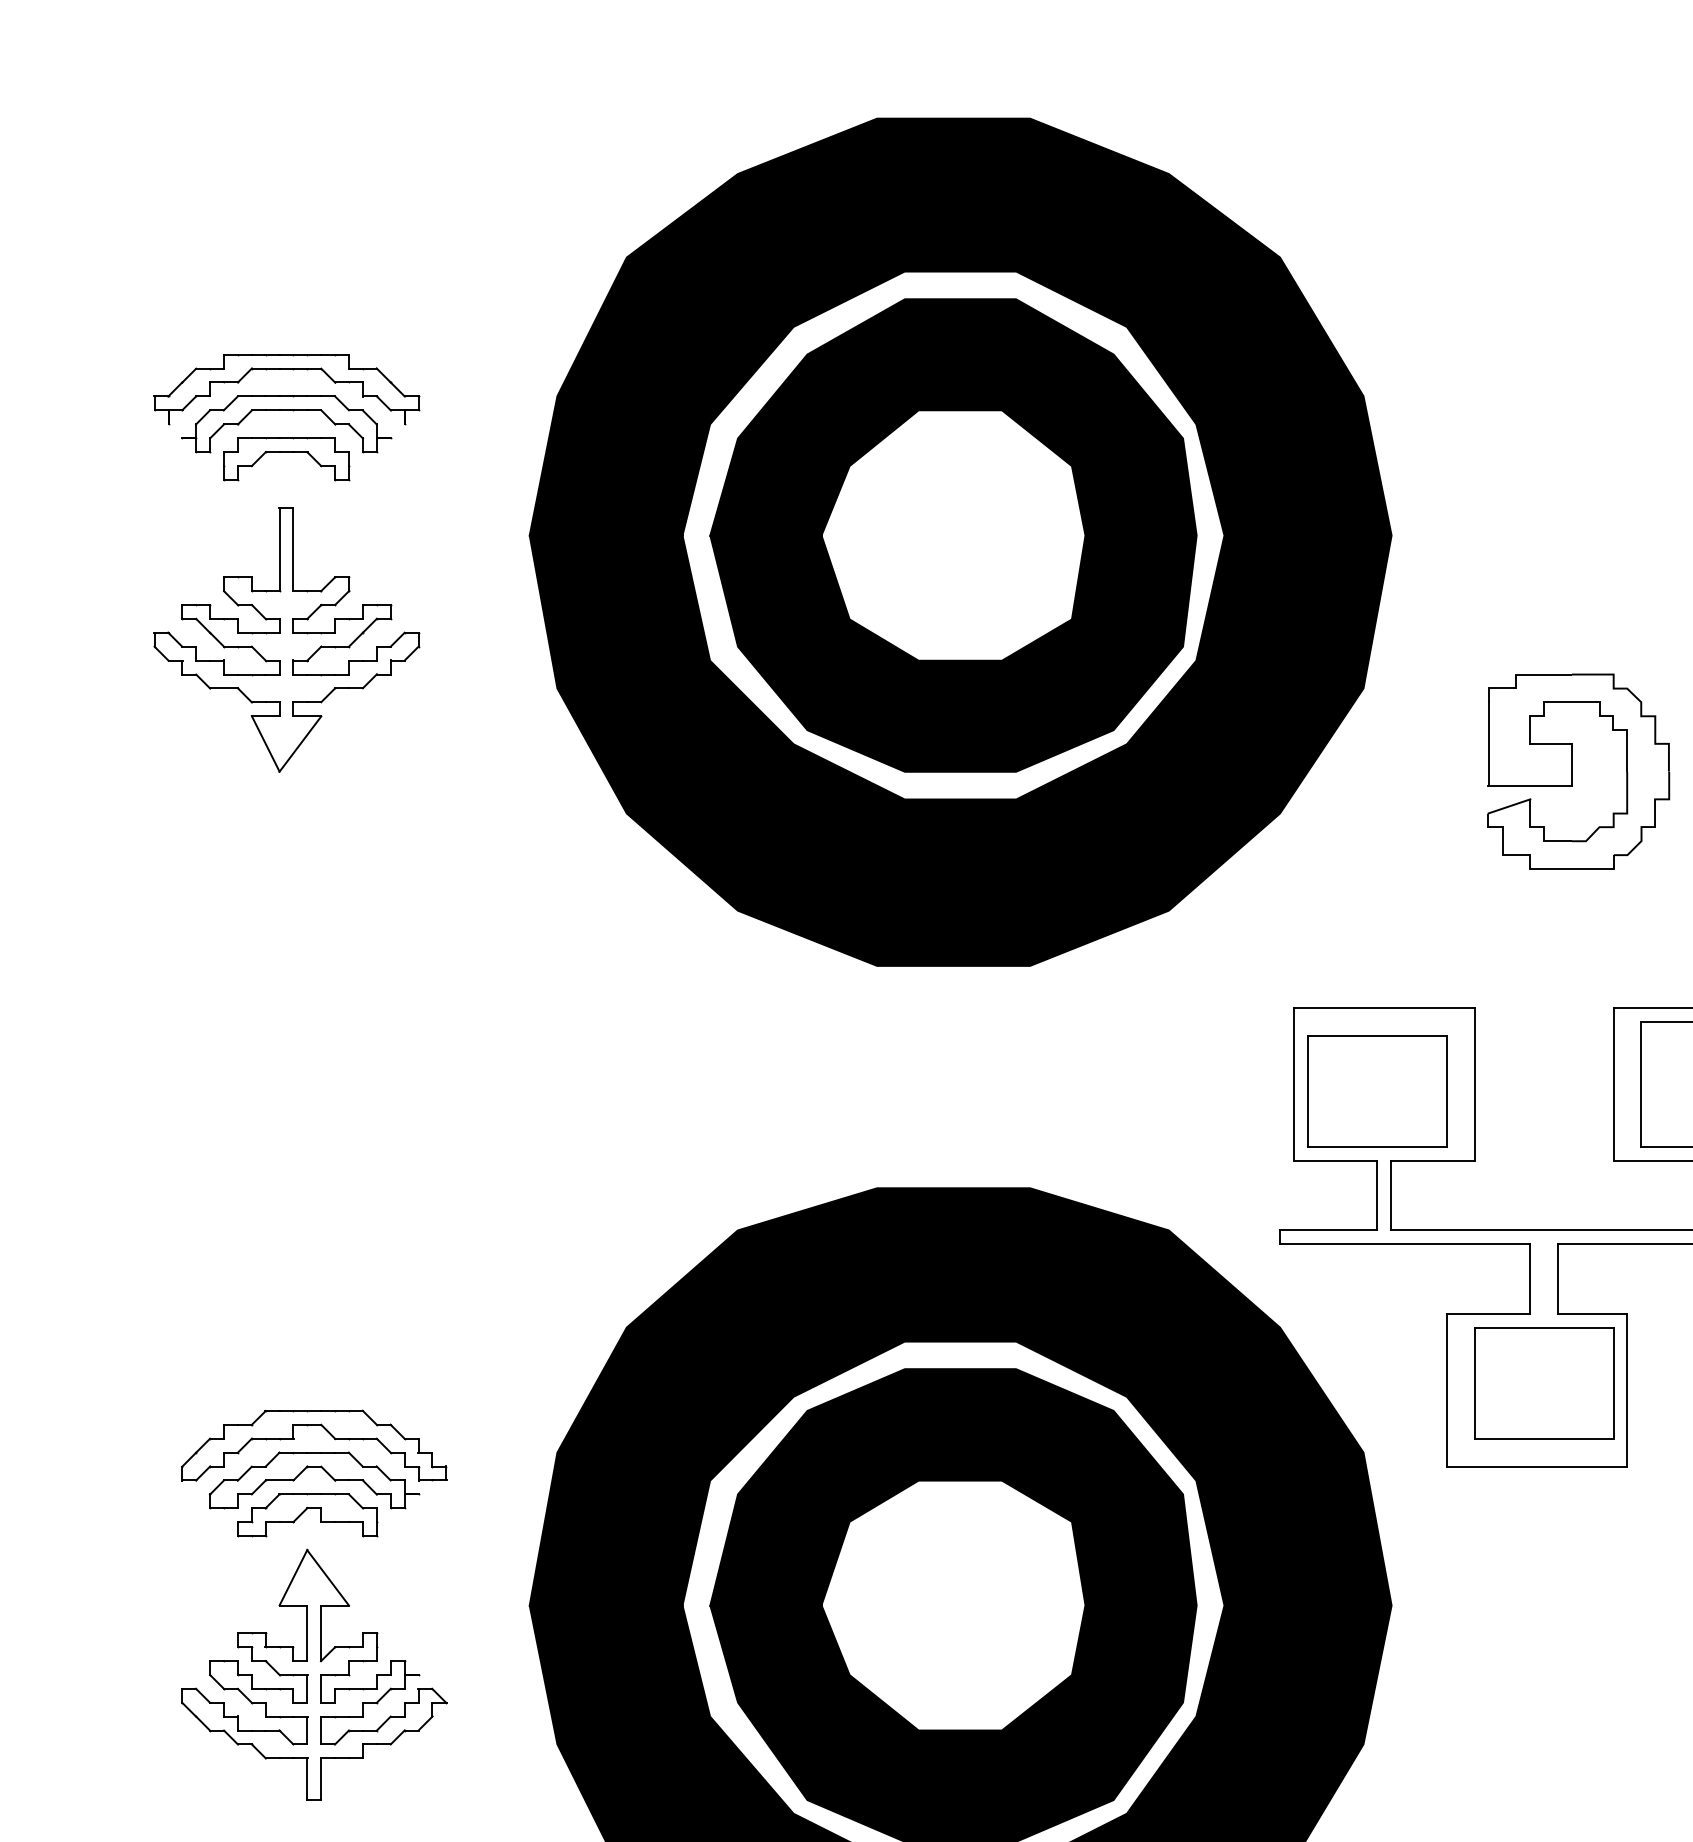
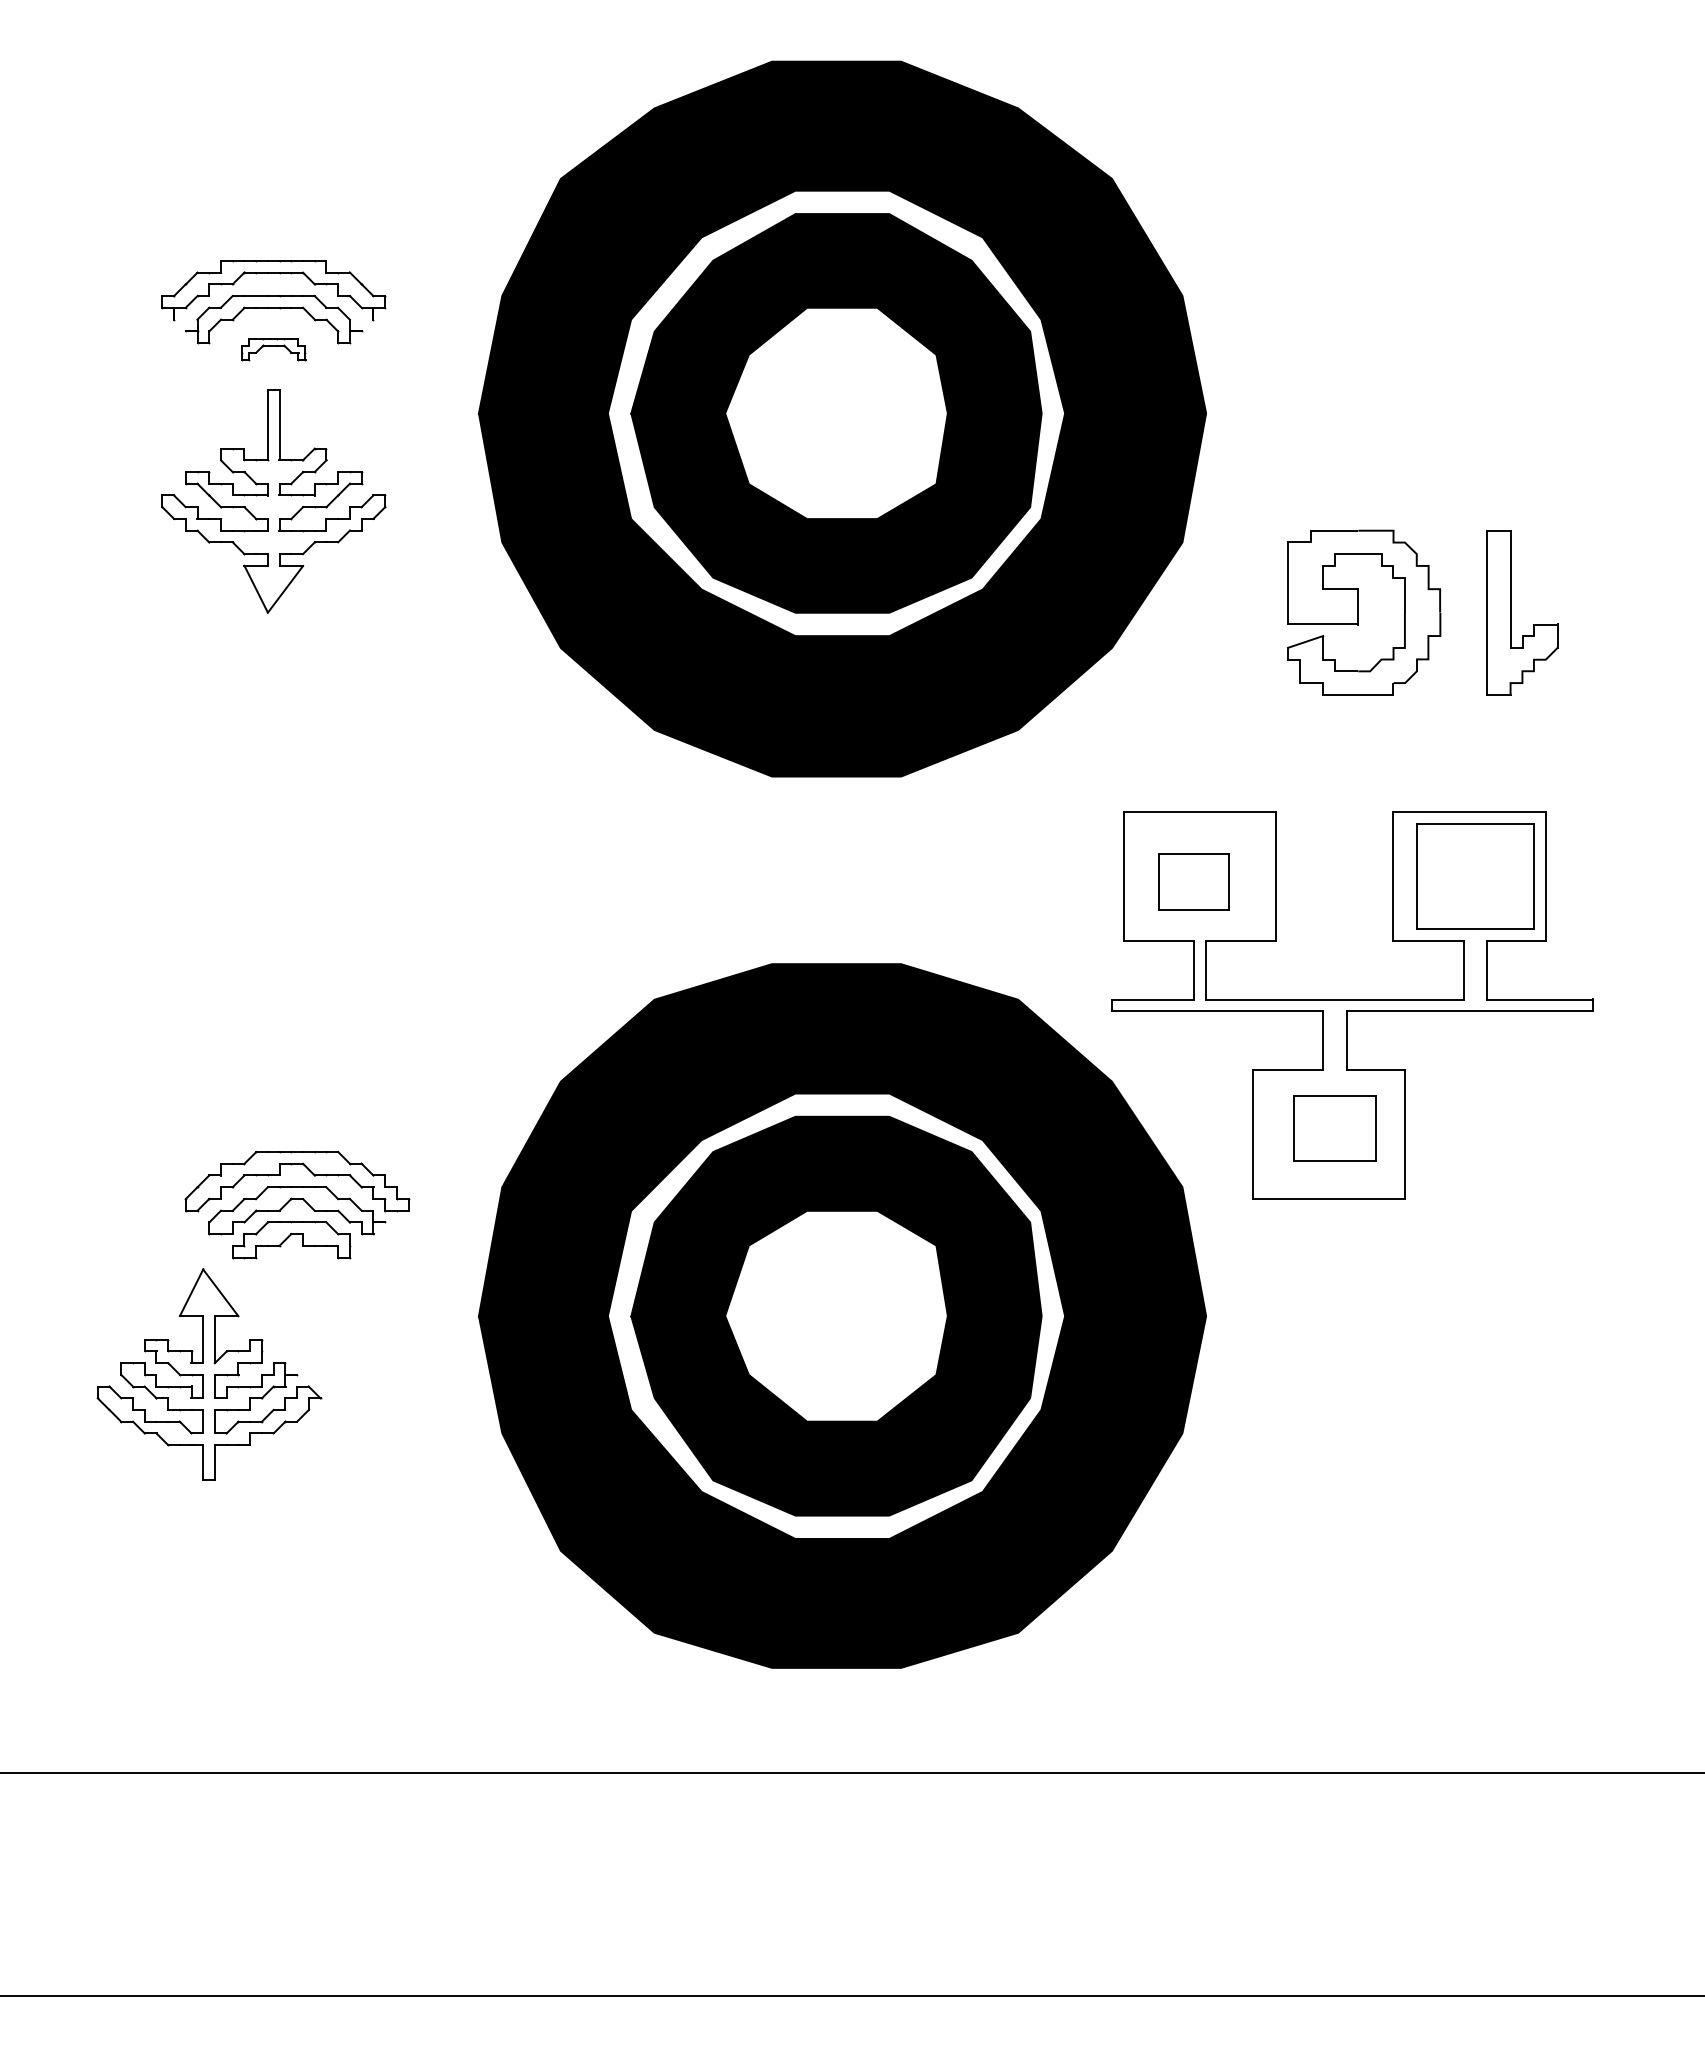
part: (286, 459) -> (273, 349), size x0.6
part: (1376, 1090) -> (1193, 881), size x0.6
part: (1543, 1383) -> (1334, 1128), size x0.7
part: (314, 1674) -> (209, 1374), moved

